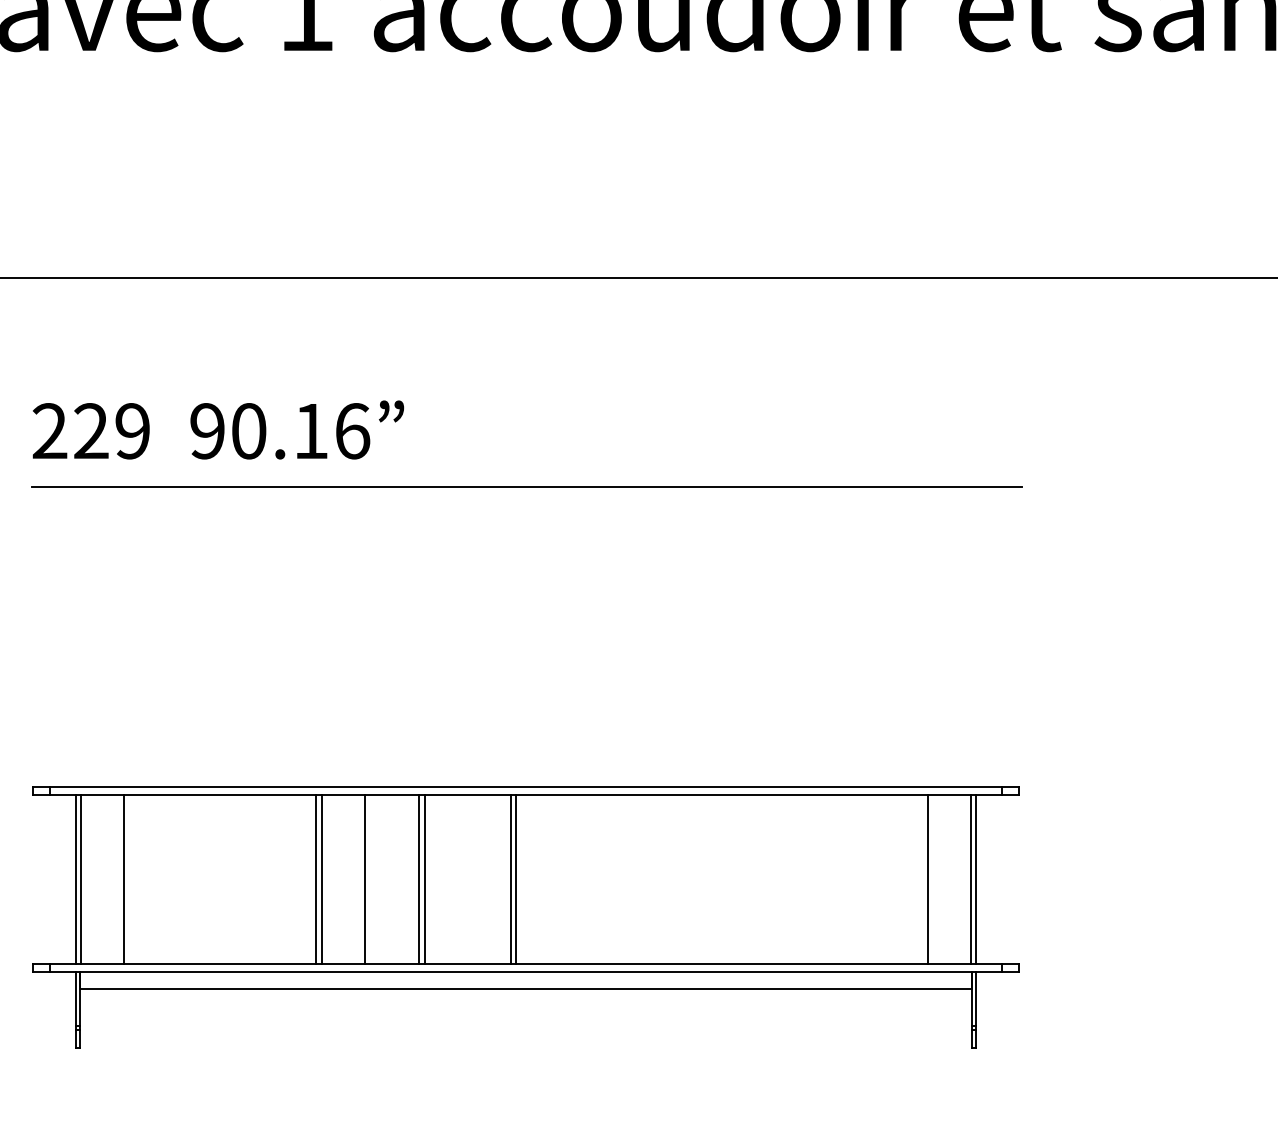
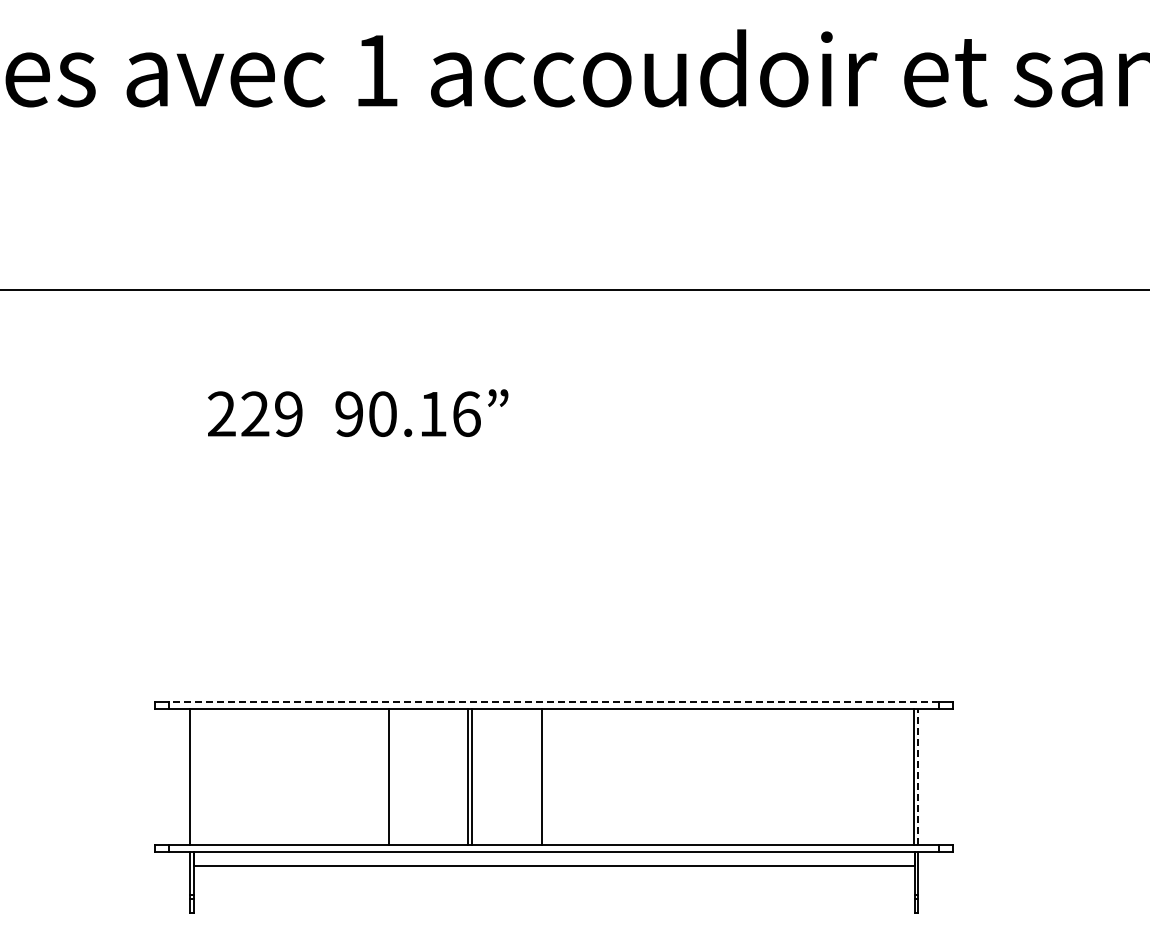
text: (218, 429) -> (358, 412), moved
line: (526, 487) -> (554, 459), removed
line: (526, 787) -> (554, 702), solid -> dashed
line: (81, 879) -> (194, 776), removed
line: (123, 879) -> (228, 776), removed
line: (316, 879) -> (384, 776), removed
line: (364, 879) -> (423, 776), removed
line: (515, 879) -> (545, 776), removed
line: (928, 879) -> (879, 776), removed
line: (976, 879) -> (918, 776), solid -> dashed

